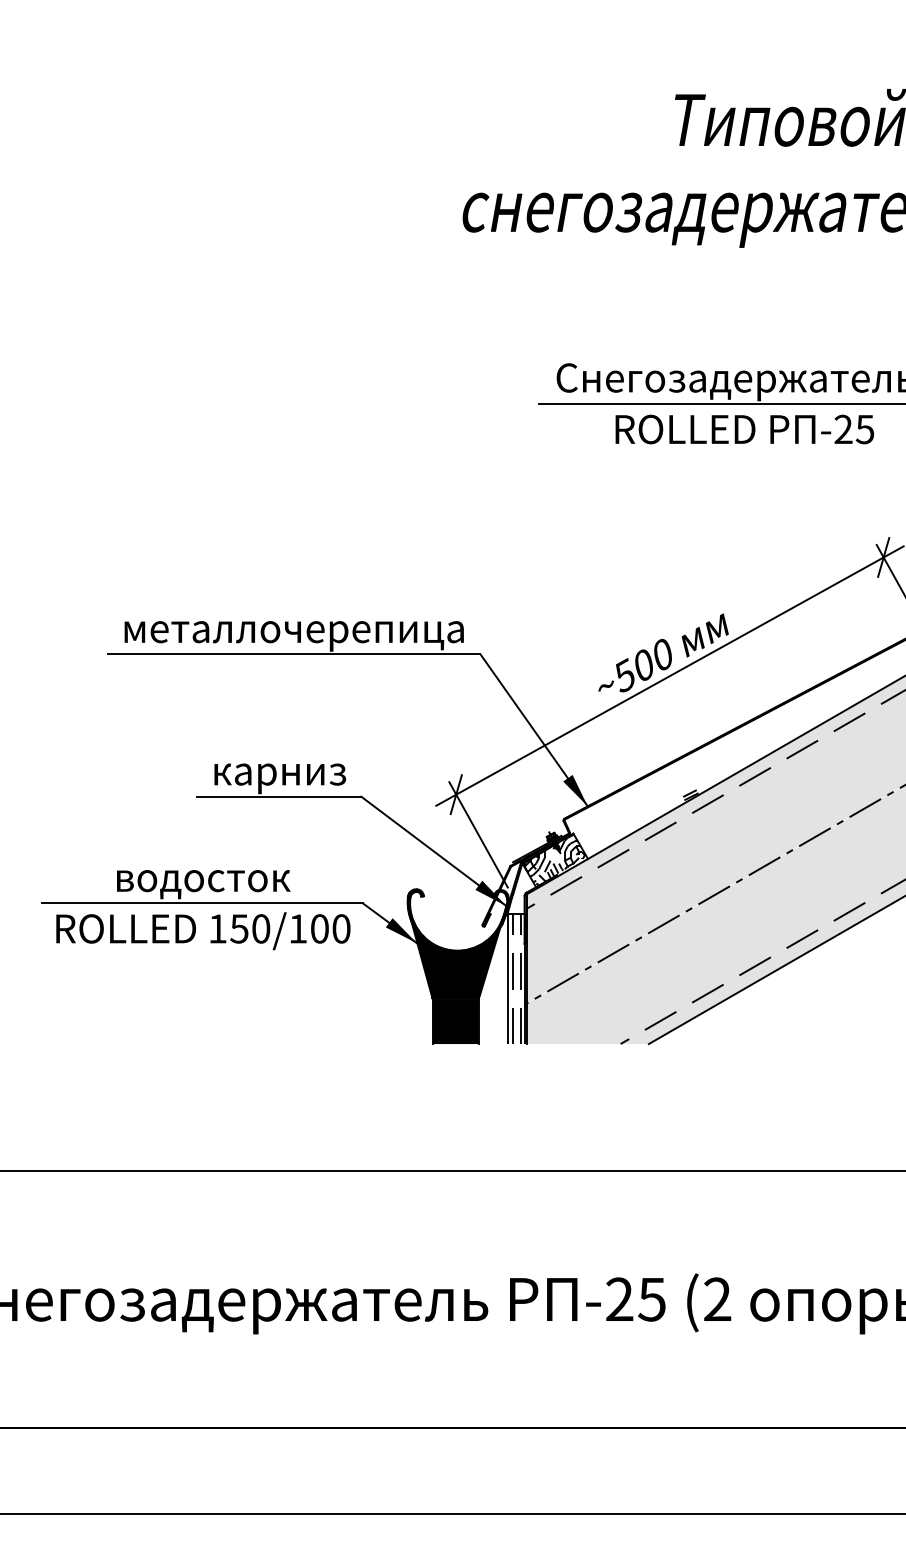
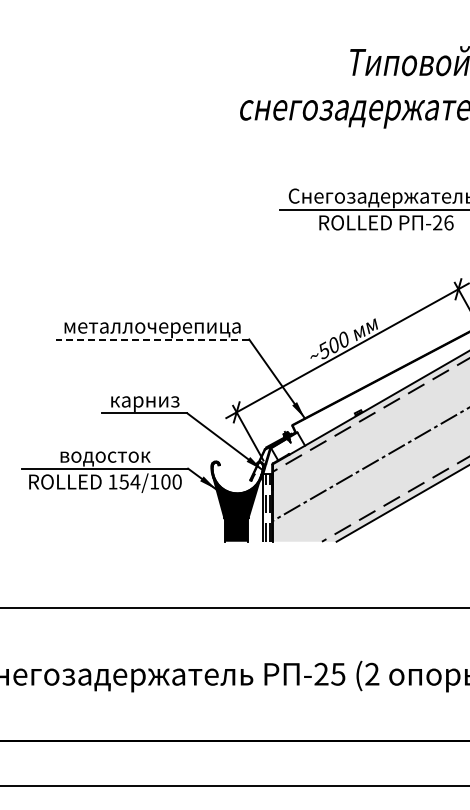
text: (864, 428) -> (448, 222), -25 -> -26
line: (293, 654) -> (152, 339), solid -> dashed
hatch: (554, 860) -> (287, 446), removed
text: (261, 927) -> (135, 481), 150/100 -> 154/100

